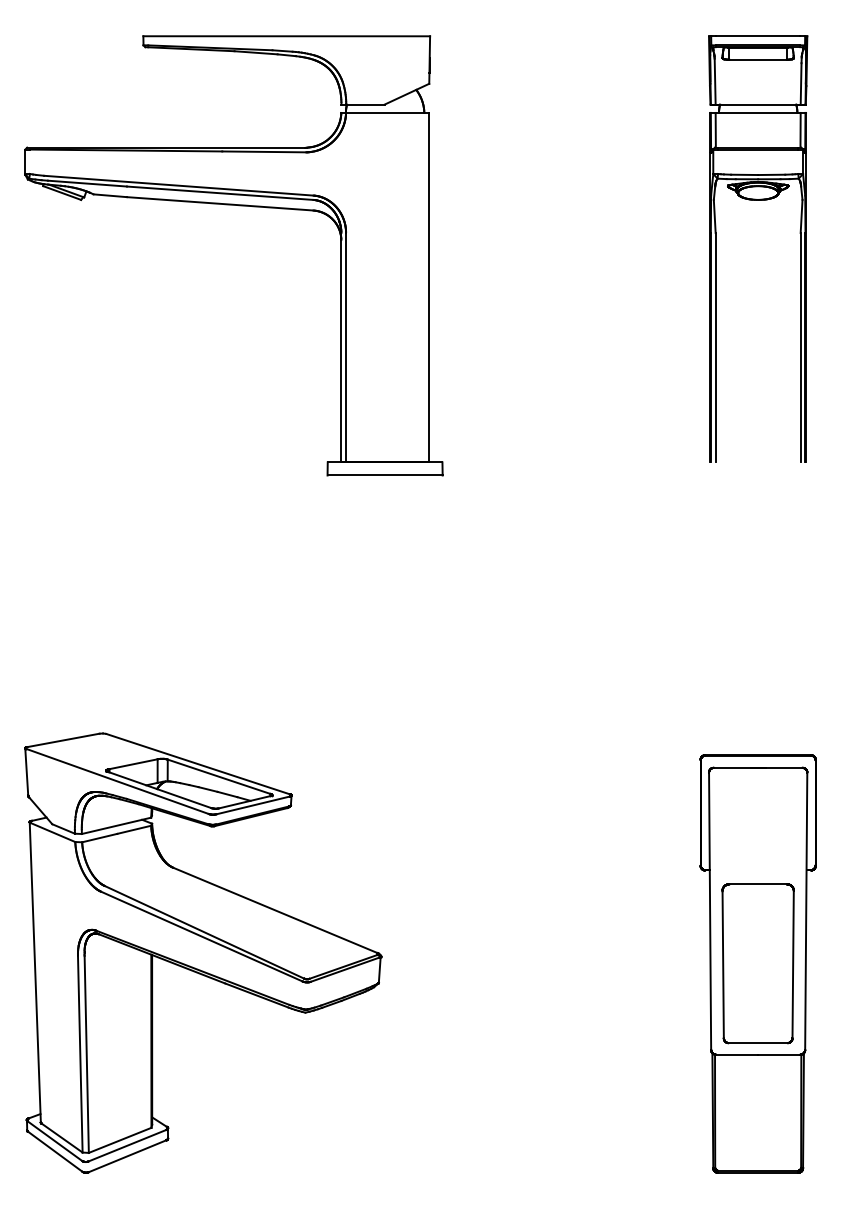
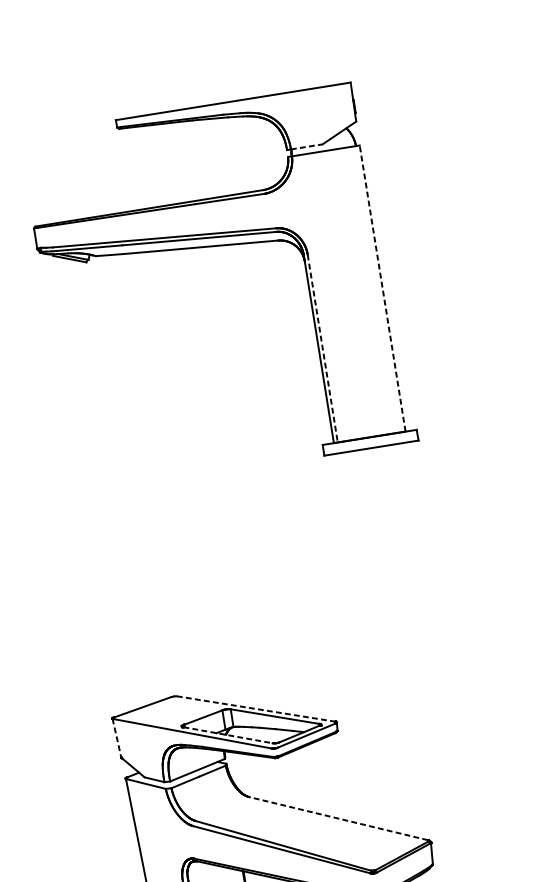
line: (366, 104) -> (307, 146), solid -> dashed
line: (428, 287) -> (382, 288), solid -> dashed
line: (346, 347) -> (323, 348), solid -> dashed
line: (198, 764) -> (256, 709), solid -> dashed
line: (26, 771) -> (116, 737), solid -> dashed
line: (159, 789) -> (227, 734), solid -> dashed
line: (275, 910) -> (338, 818), solid -> dashed

